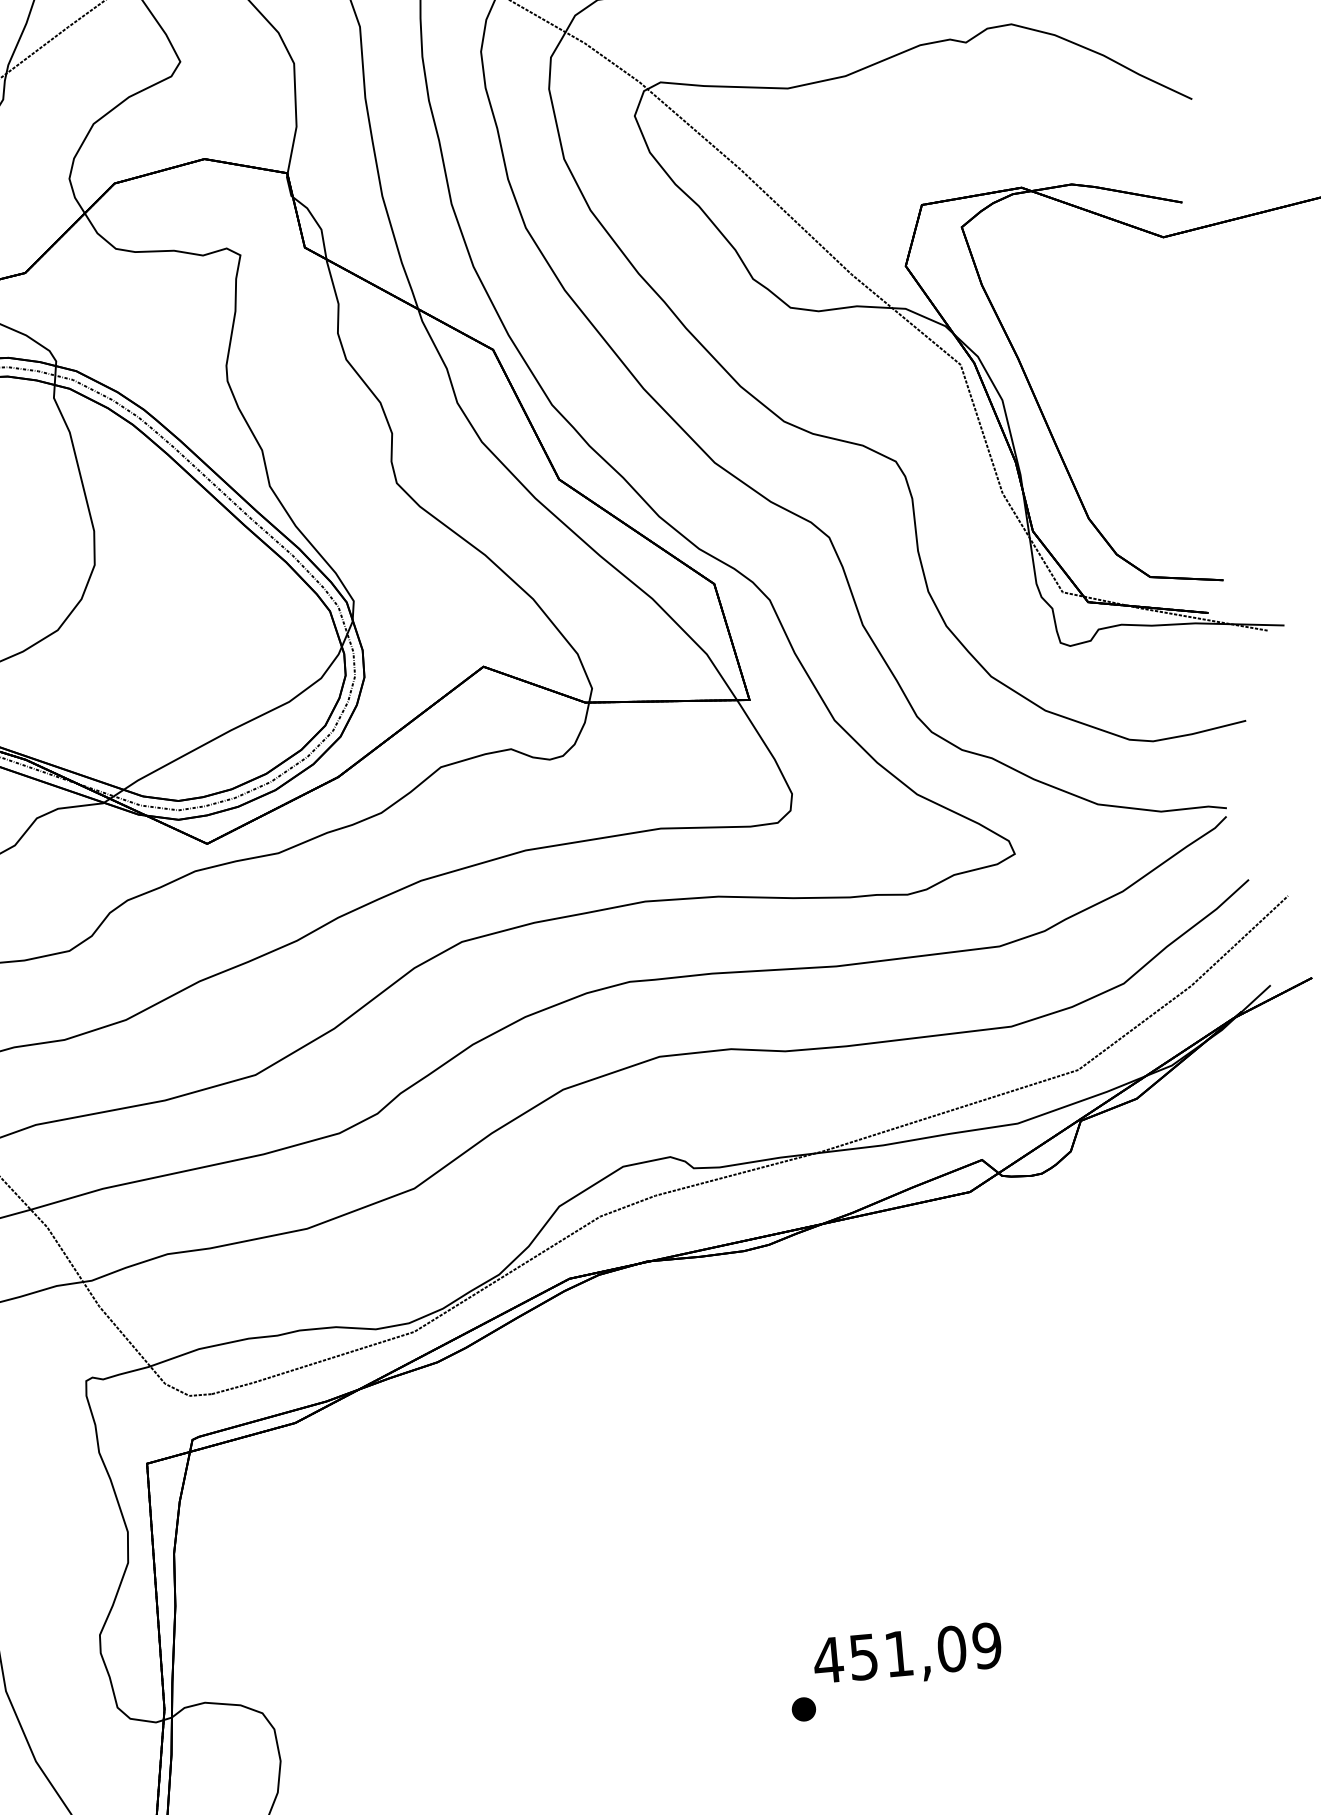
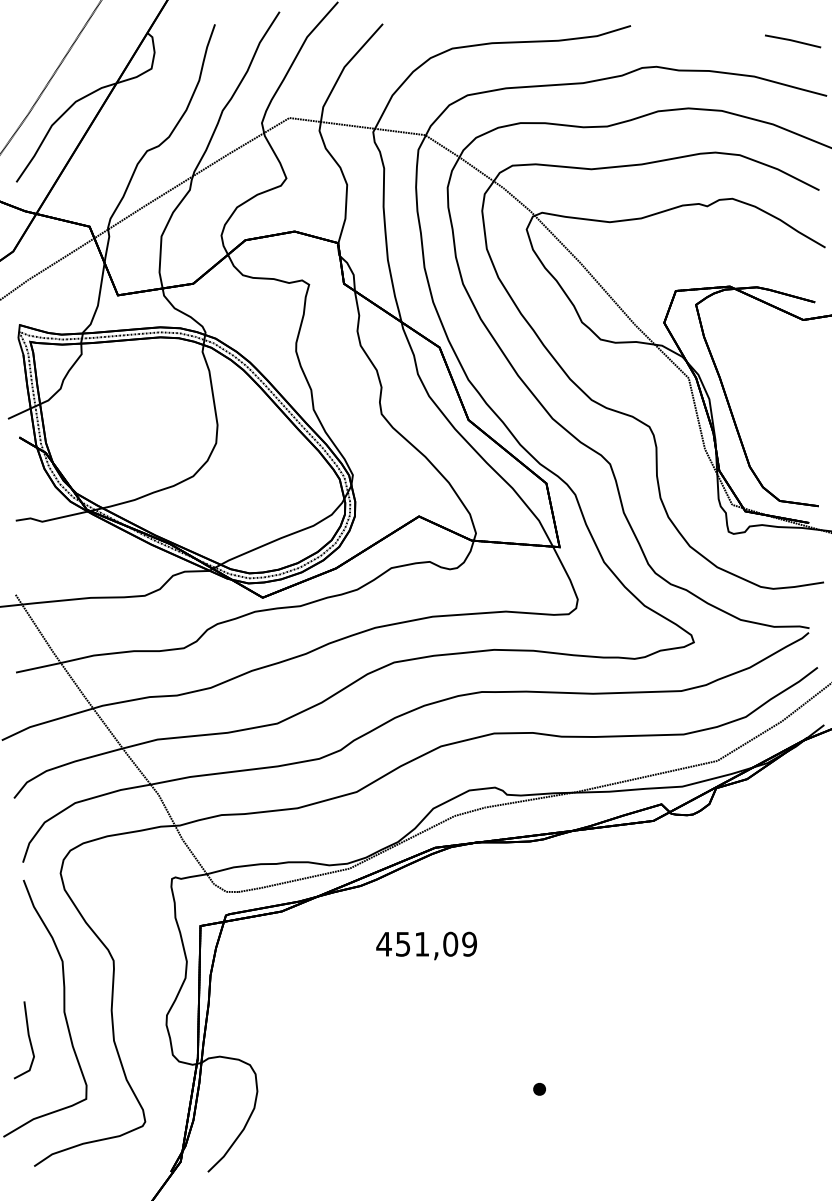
text: (907, 1655) -> (426, 945), moved

